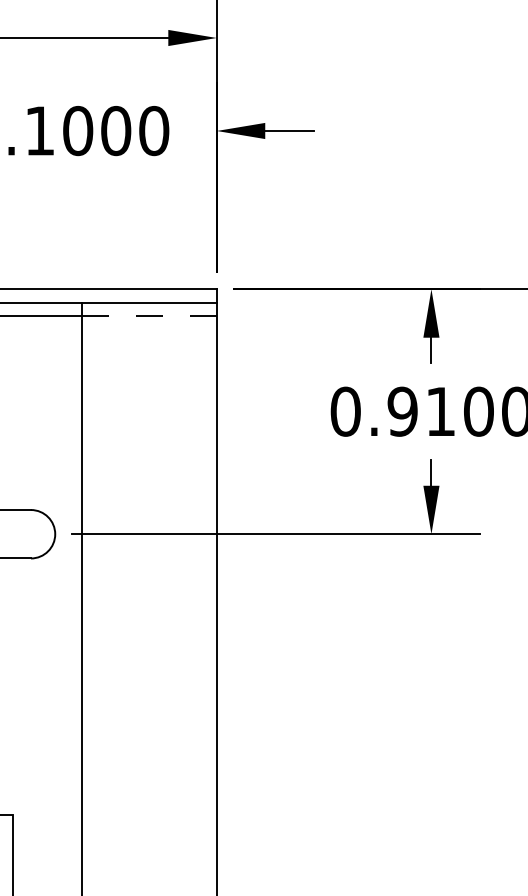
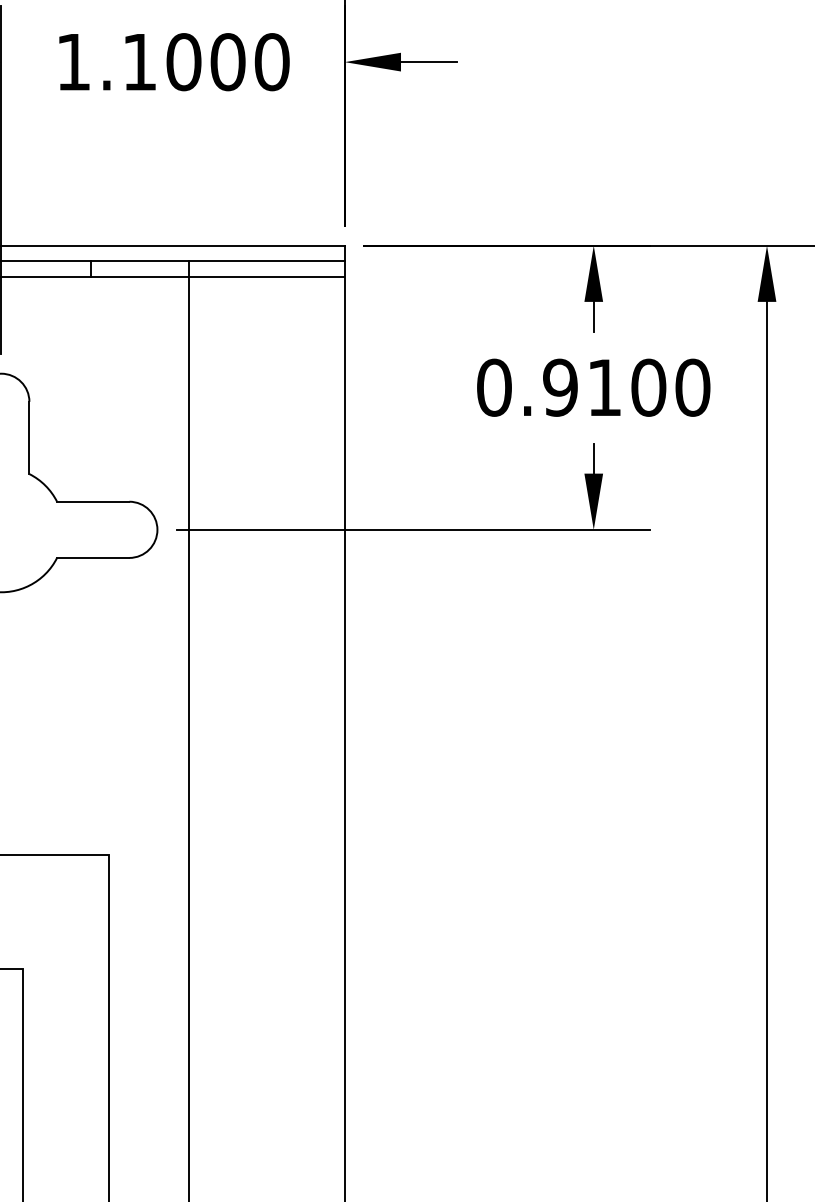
line: (150, 315) -> (267, 276), dashed -> solid

